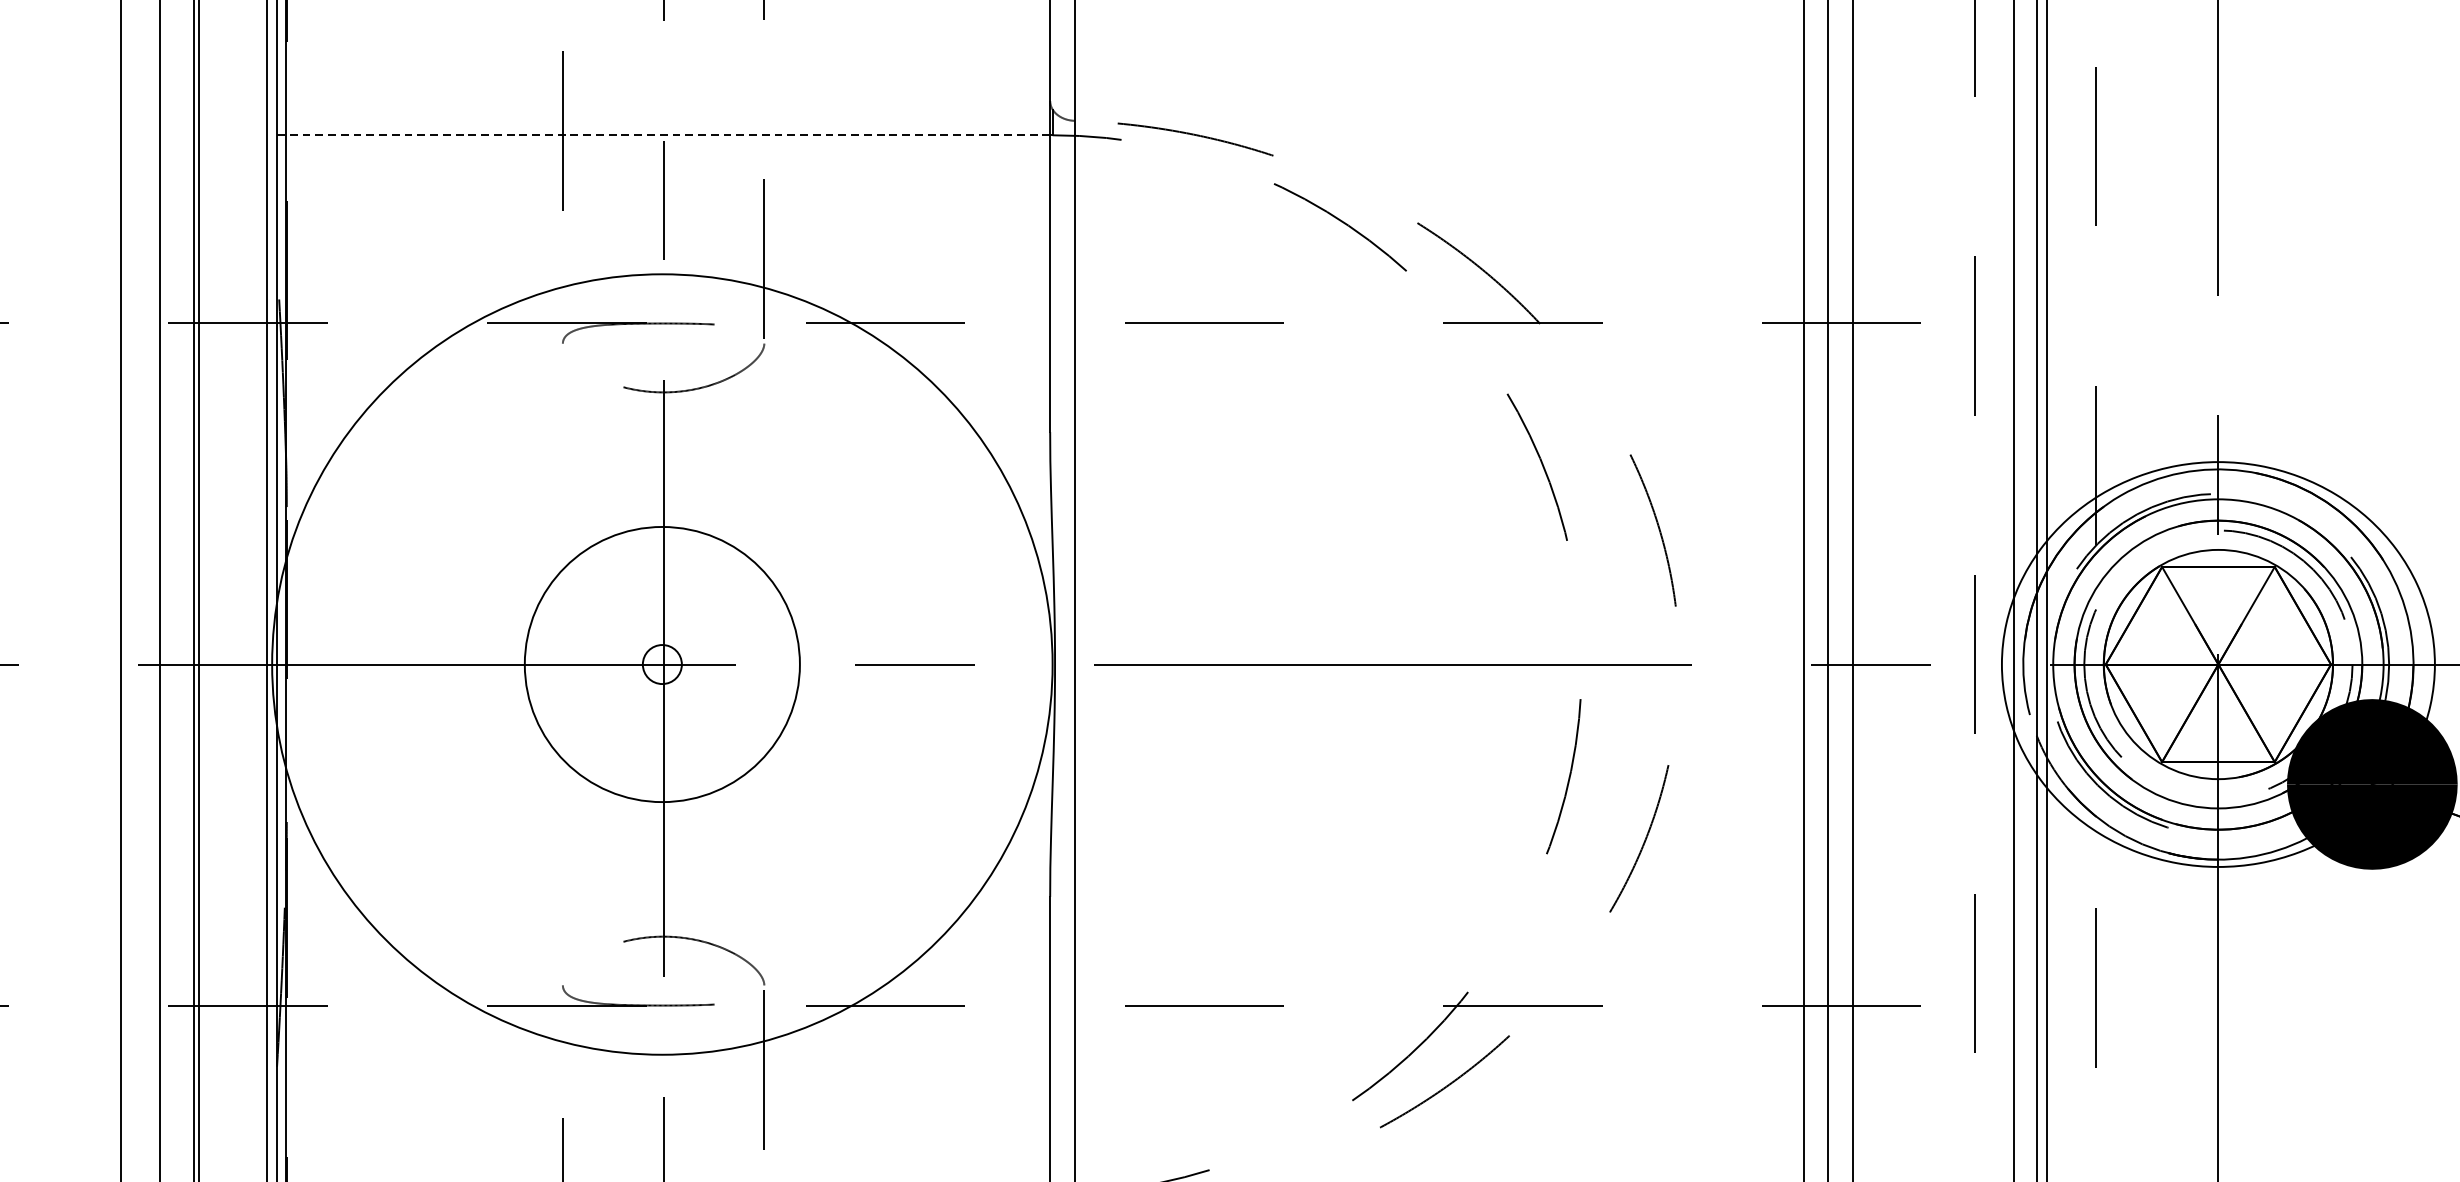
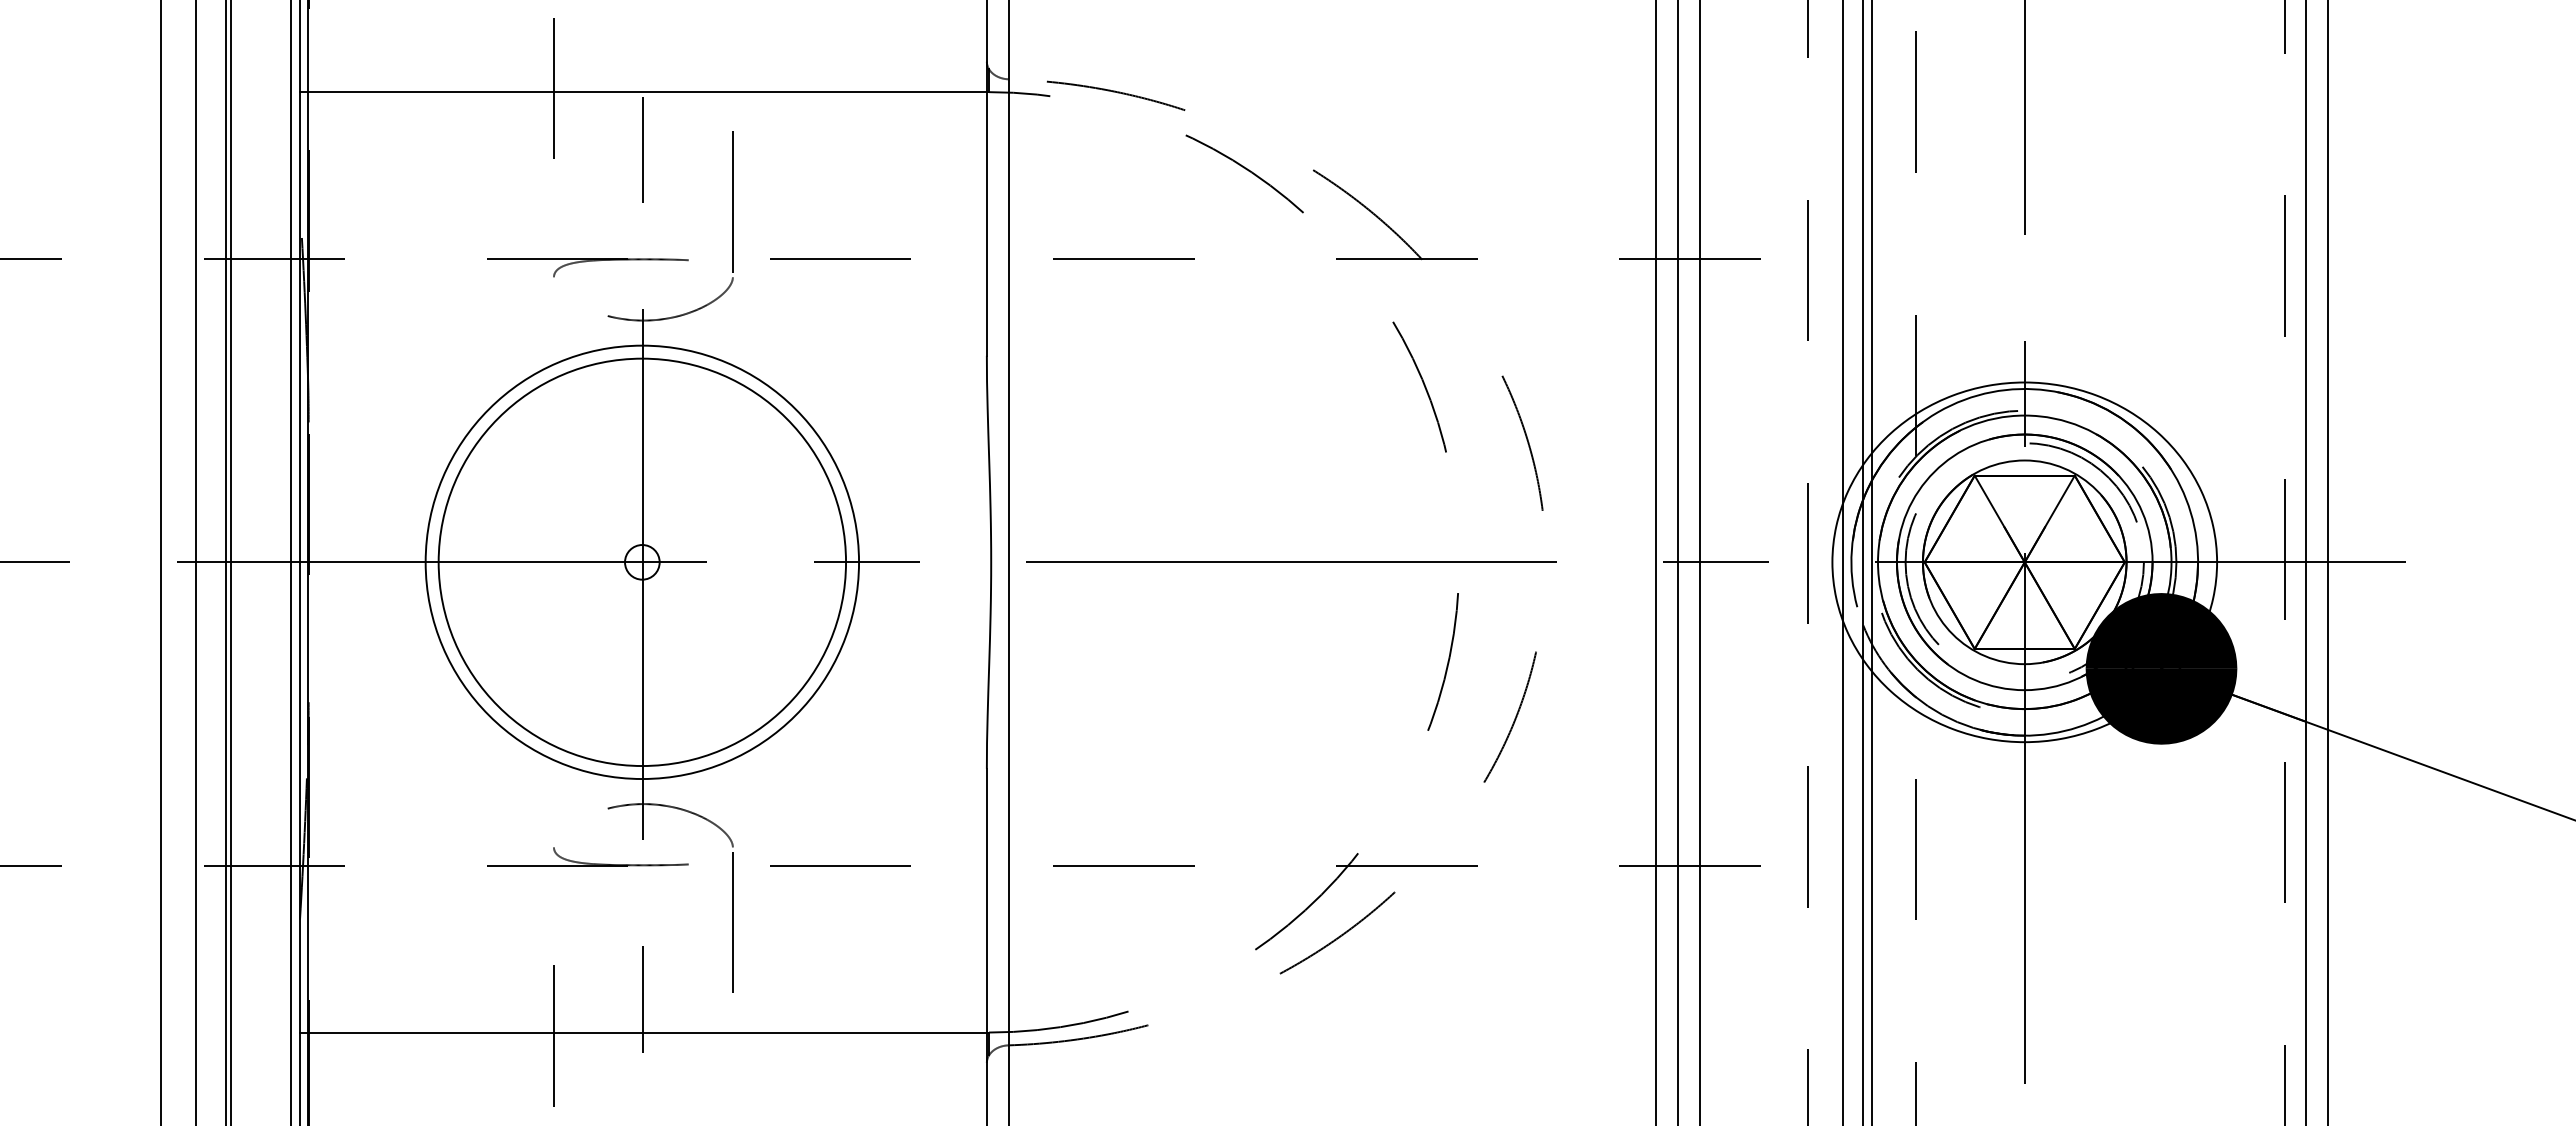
line: (663, 135) -> (643, 92), dashed -> solid
circle: (662, 664) -> (642, 562), size x0.62
circle: (662, 664) -> (642, 562), size x1.67

